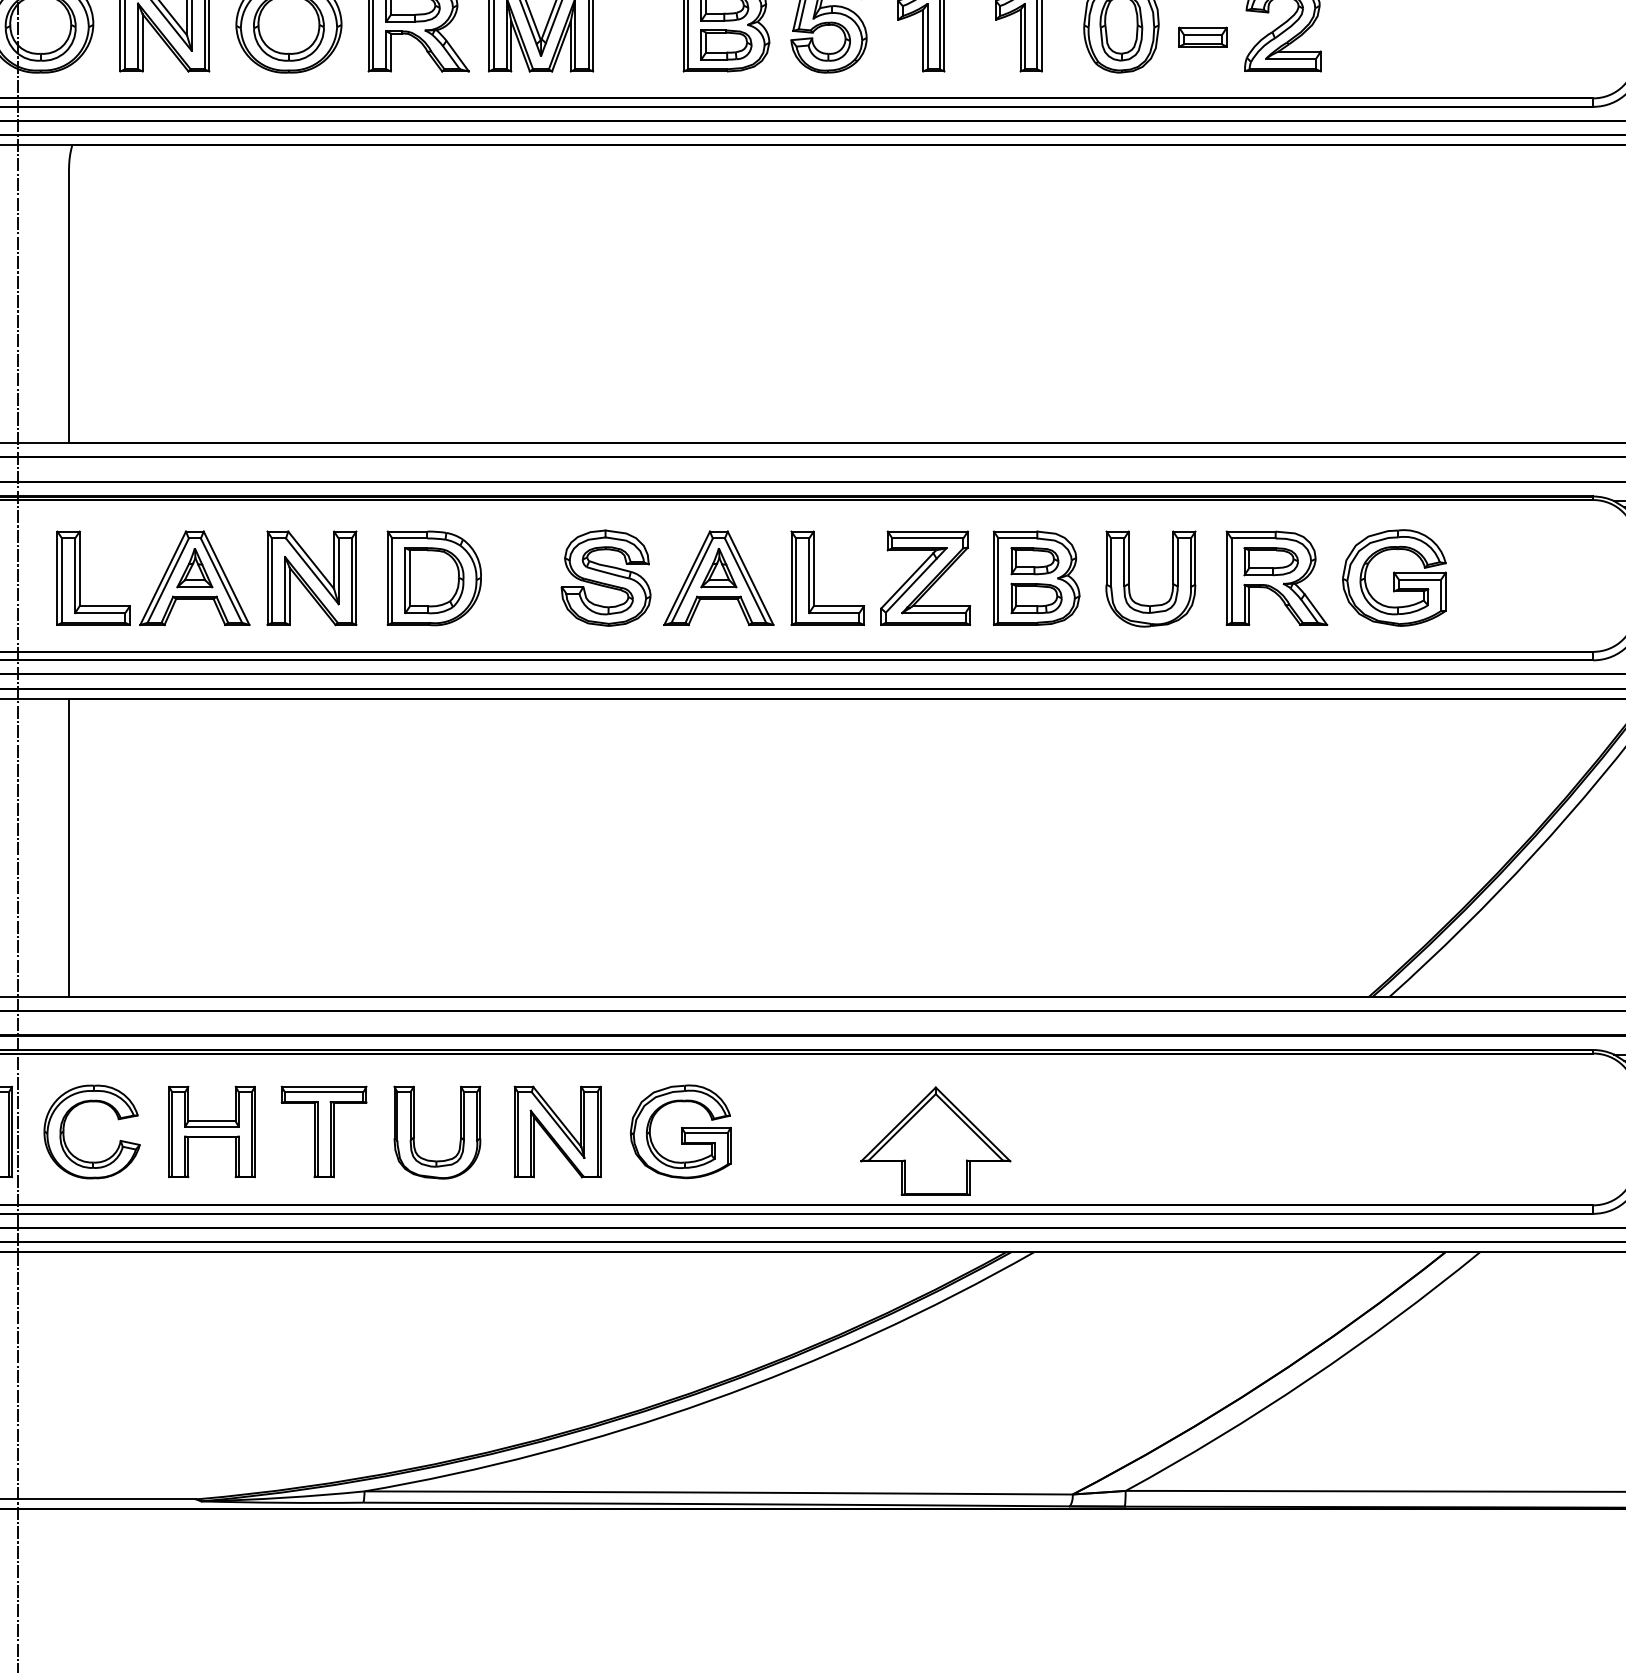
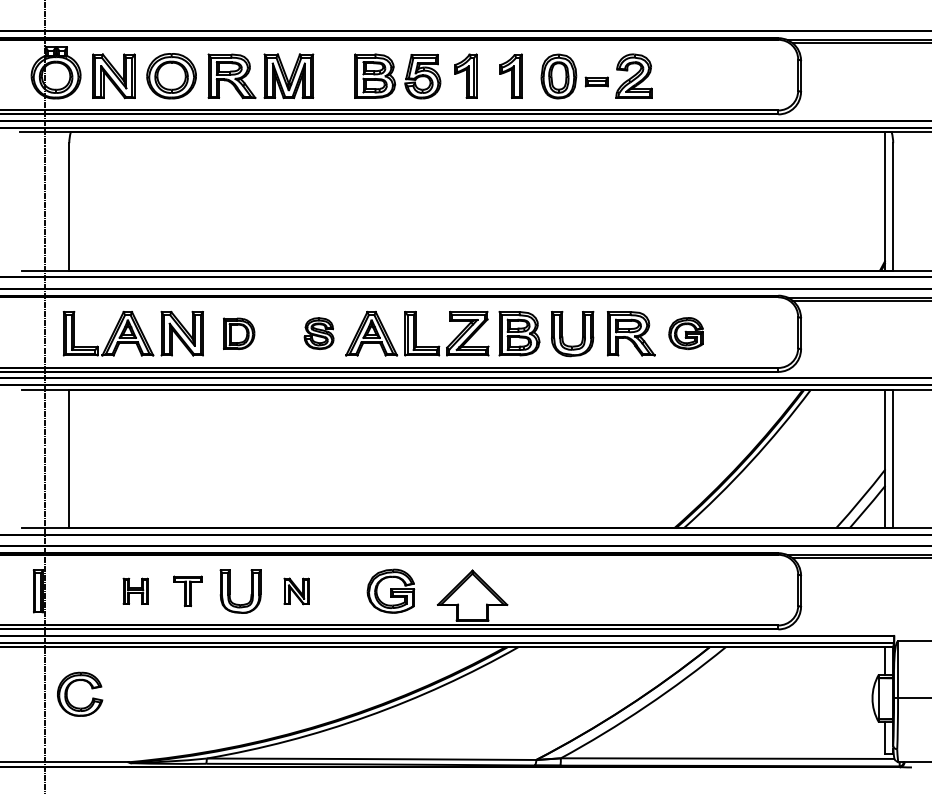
part: (432, 577) -> (238, 333), size x0.7
part: (604, 577) -> (318, 333), size x0.7
part: (1393, 577) -> (685, 333), size x0.7
part: (116, 1121) -> (91, 689), moved
part: (679, 1130) -> (390, 590), moved
part: (211, 1132) -> (135, 591), size x0.6
part: (323, 1132) -> (187, 591), size x0.7
part: (557, 1132) -> (296, 591), size x0.6

